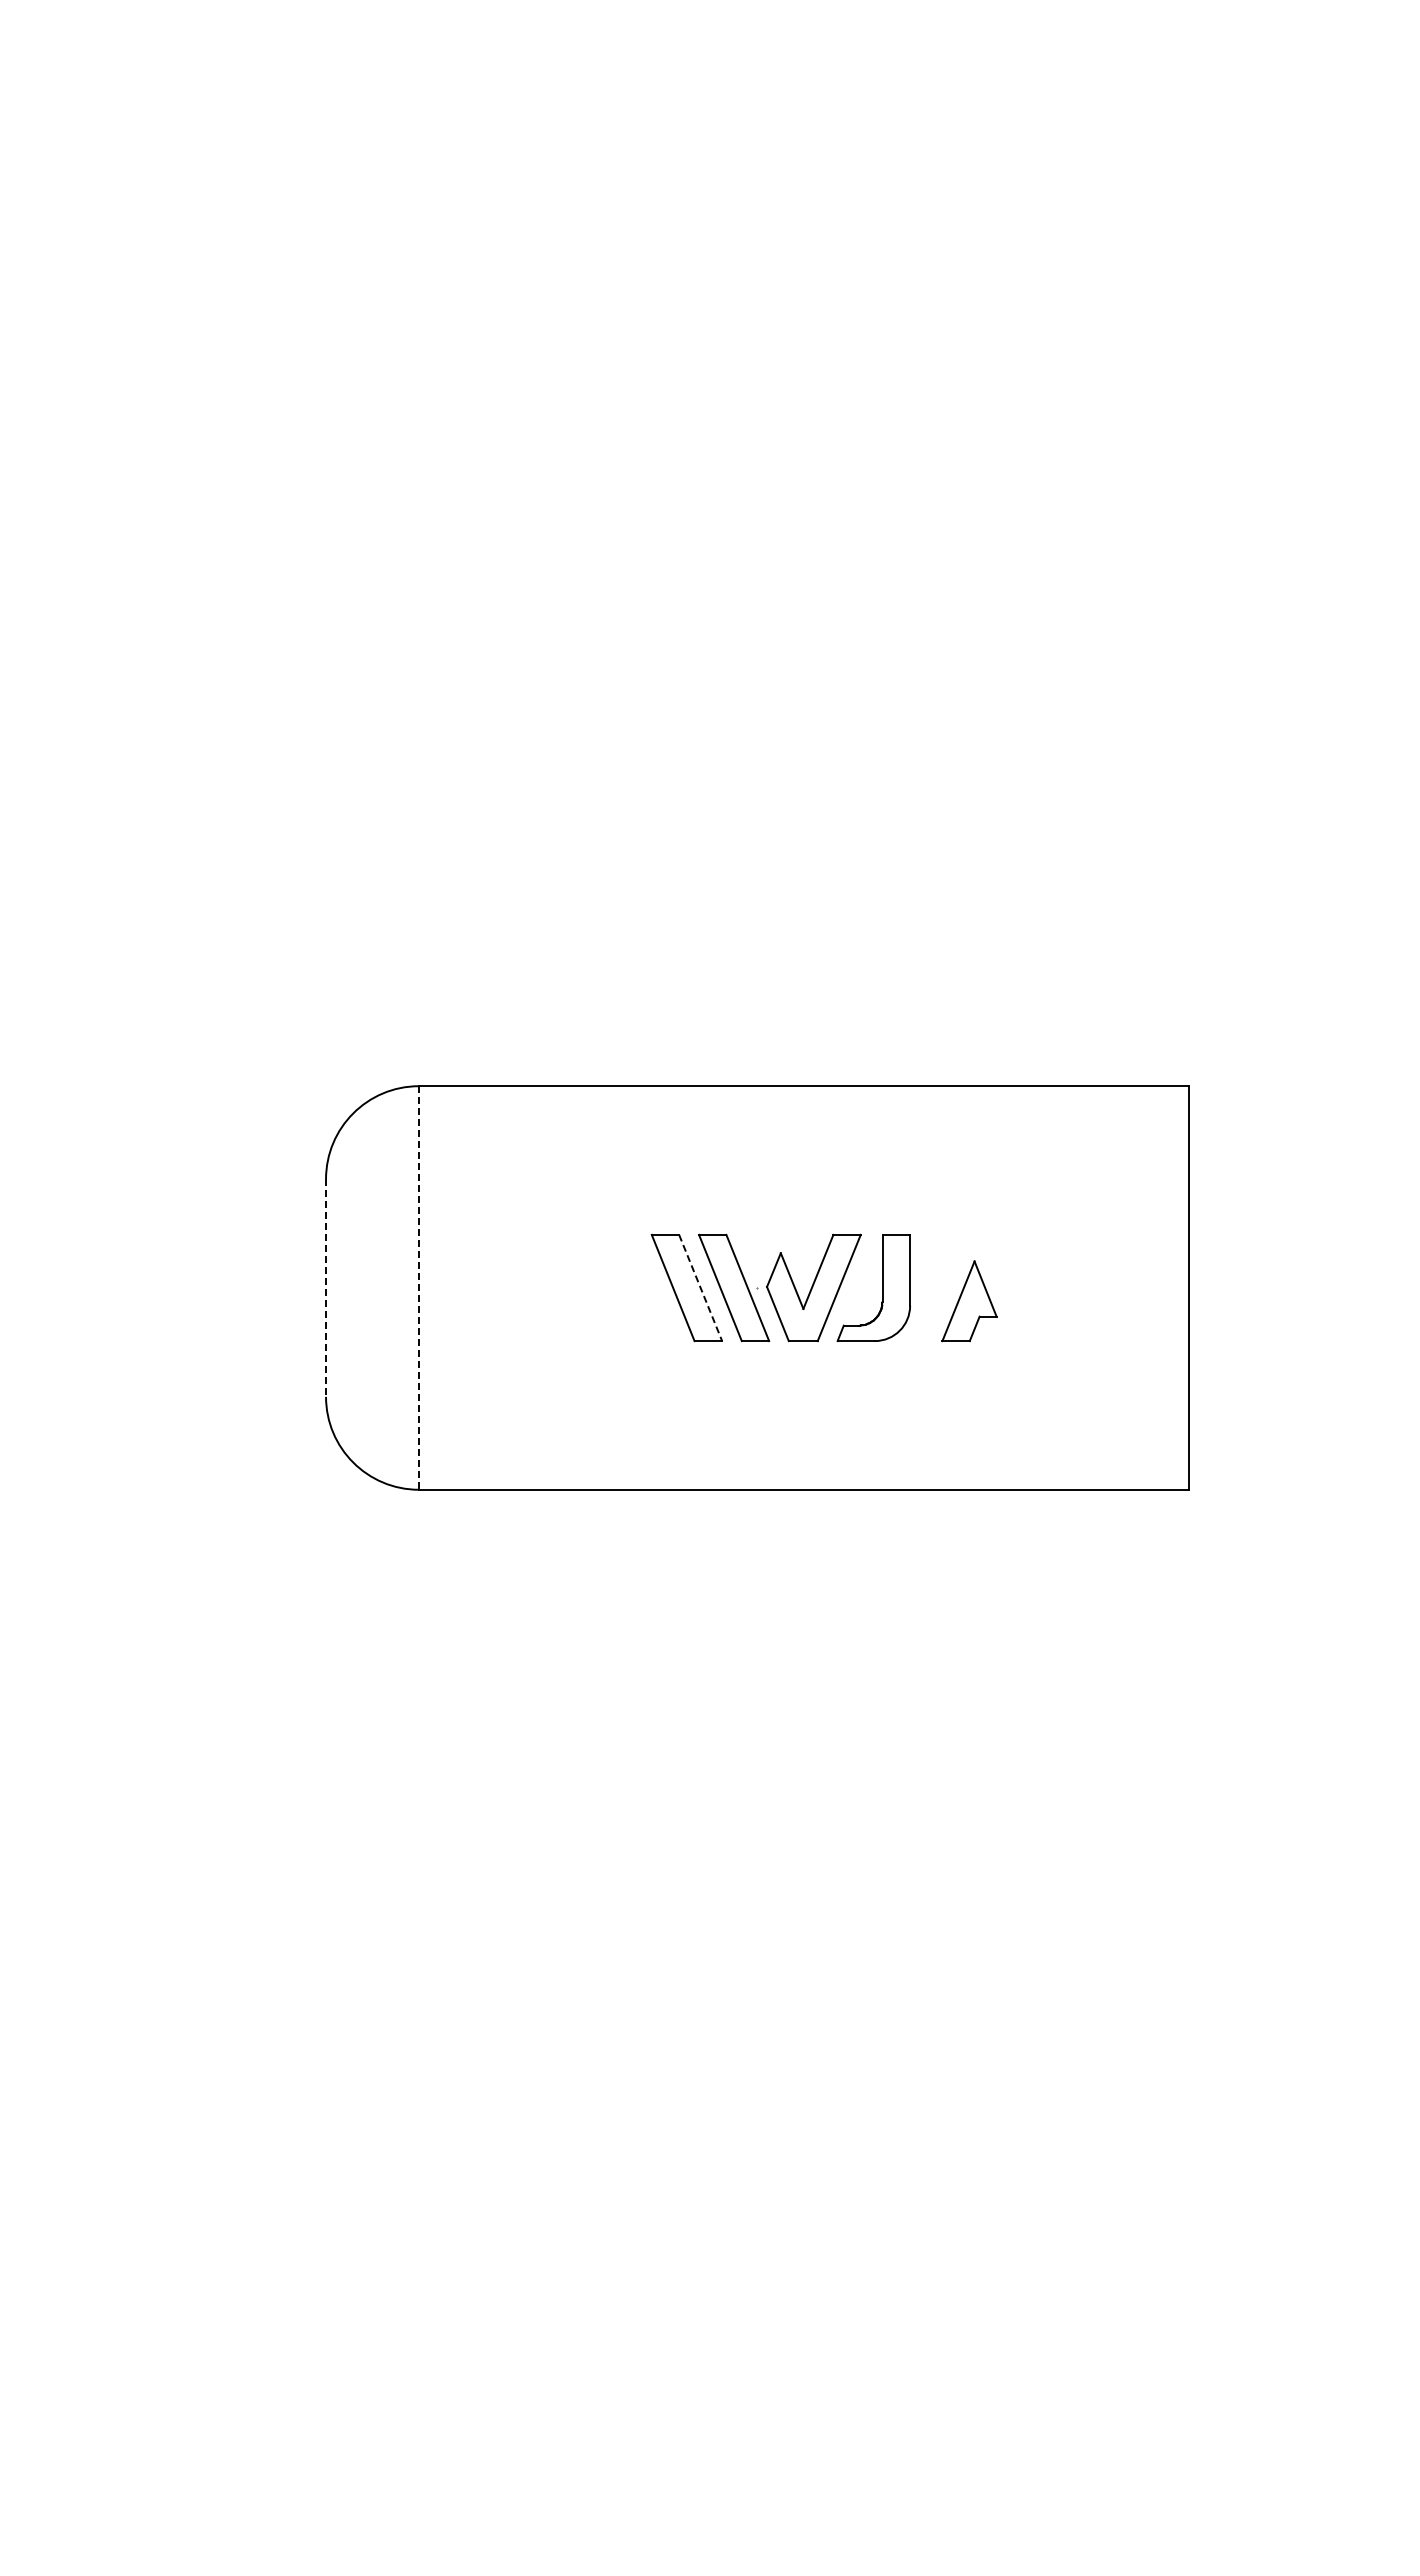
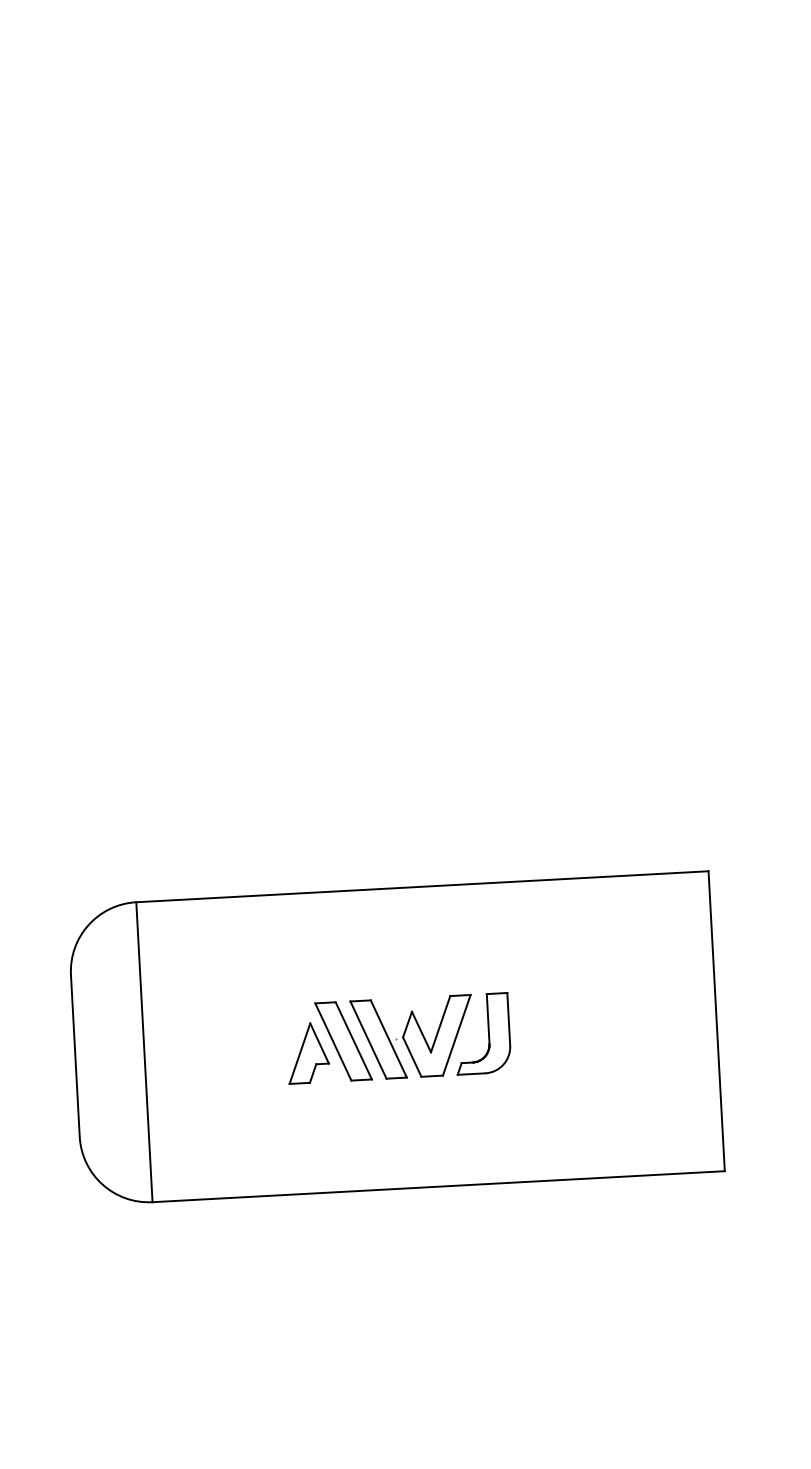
line: (326, 1288) -> (75, 1056), dashed -> solid
line: (418, 1288) -> (144, 1052), dashed -> solid
line: (700, 1288) -> (353, 1041), dashed -> solid
part: (969, 1301) -> (308, 1053), moved

